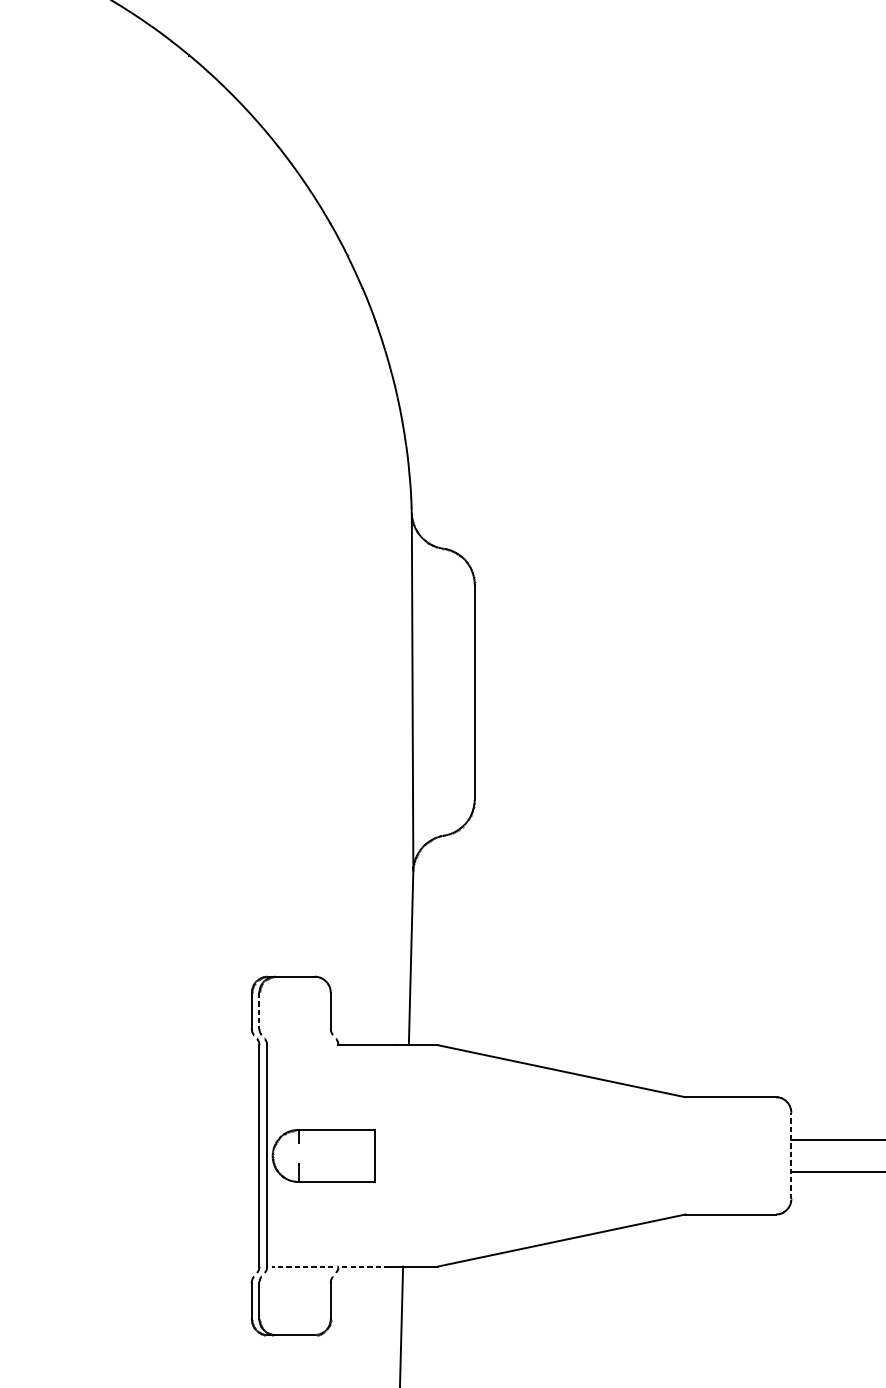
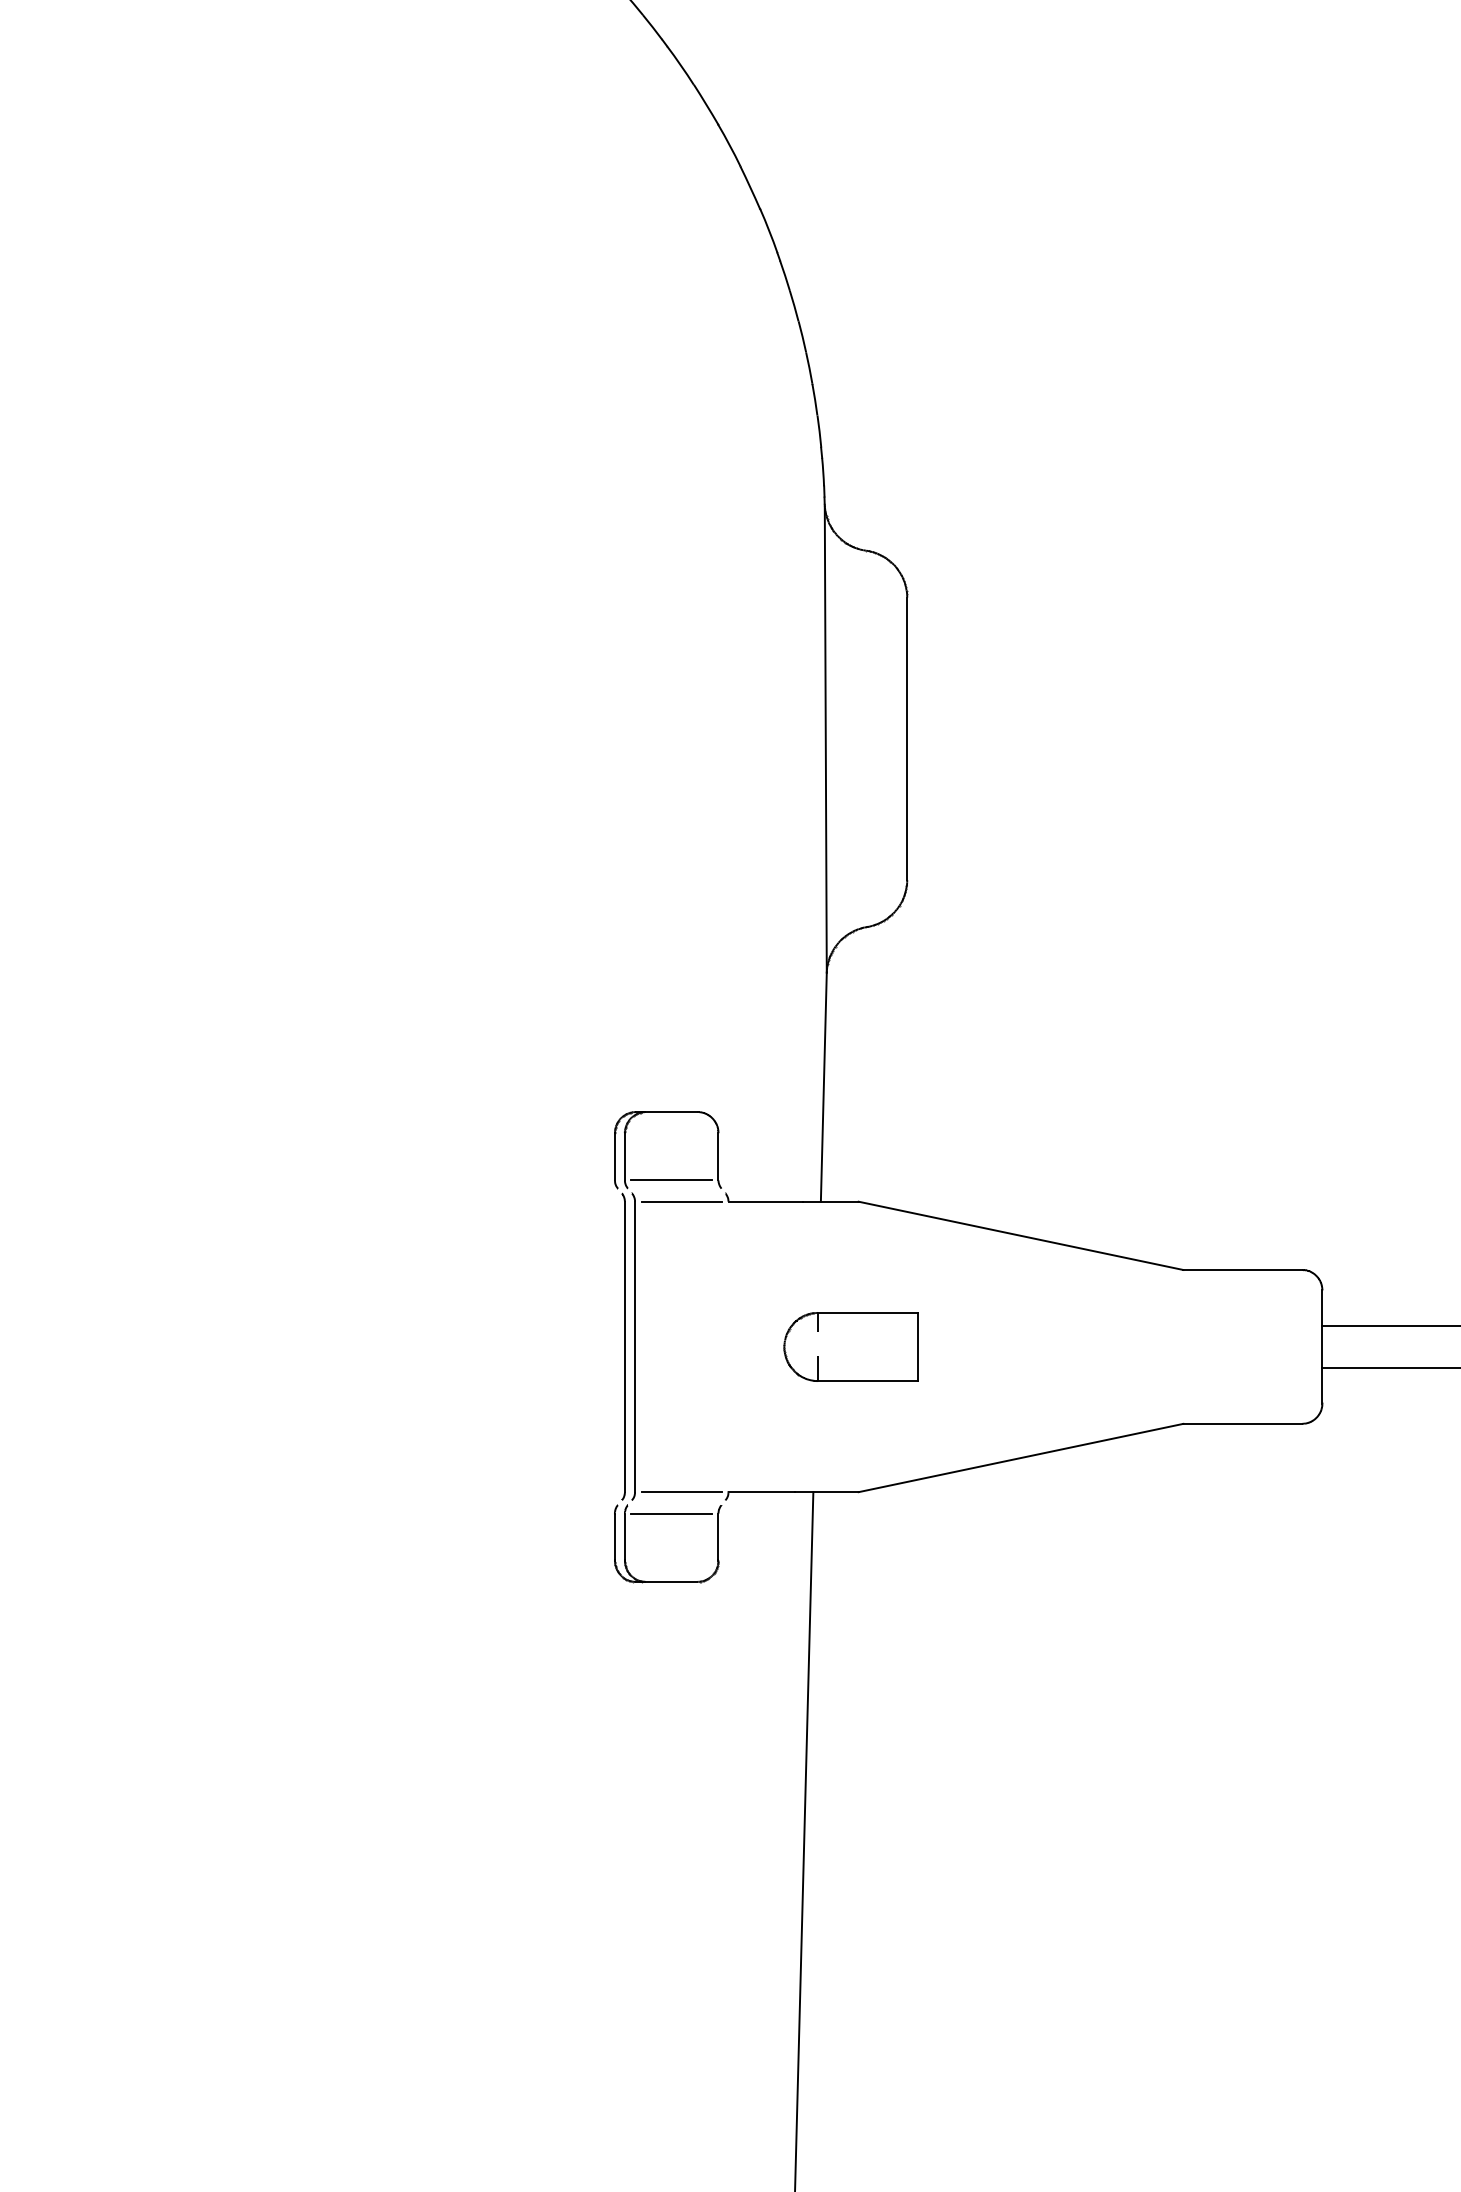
line: (259, 1010) -> (624, 1156), dashed -> solid
line: (294, 1028) -> (671, 1180), added
line: (302, 1044) -> (681, 1201), added
part: (323, 1155) -> (850, 1346), moved
line: (791, 1156) -> (1322, 1347), dashed -> solid
line: (302, 1266) -> (681, 1492), dashed -> solid
line: (363, 1266) -> (761, 1492), dashed -> solid
line: (294, 1282) -> (671, 1513), added

